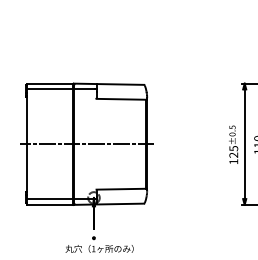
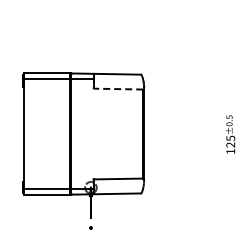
line: (121, 99) -> (118, 89), solid -> dashed
line: (86, 144) -> (83, 134), removed

